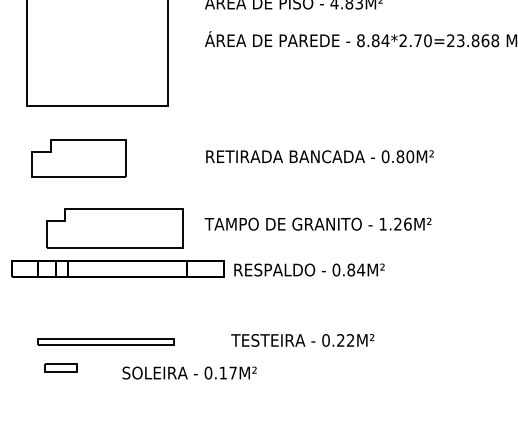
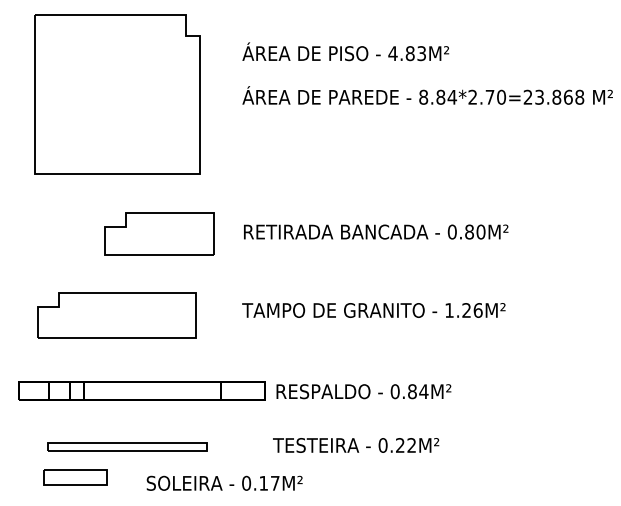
part: (79, 157) -> (159, 233), moved
part: (114, 228) -> (116, 315), moved
part: (118, 269) -> (141, 390), moved
text: (309, 269) -> (363, 391), moved
part: (61, 368) -> (75, 477), size x1.67

